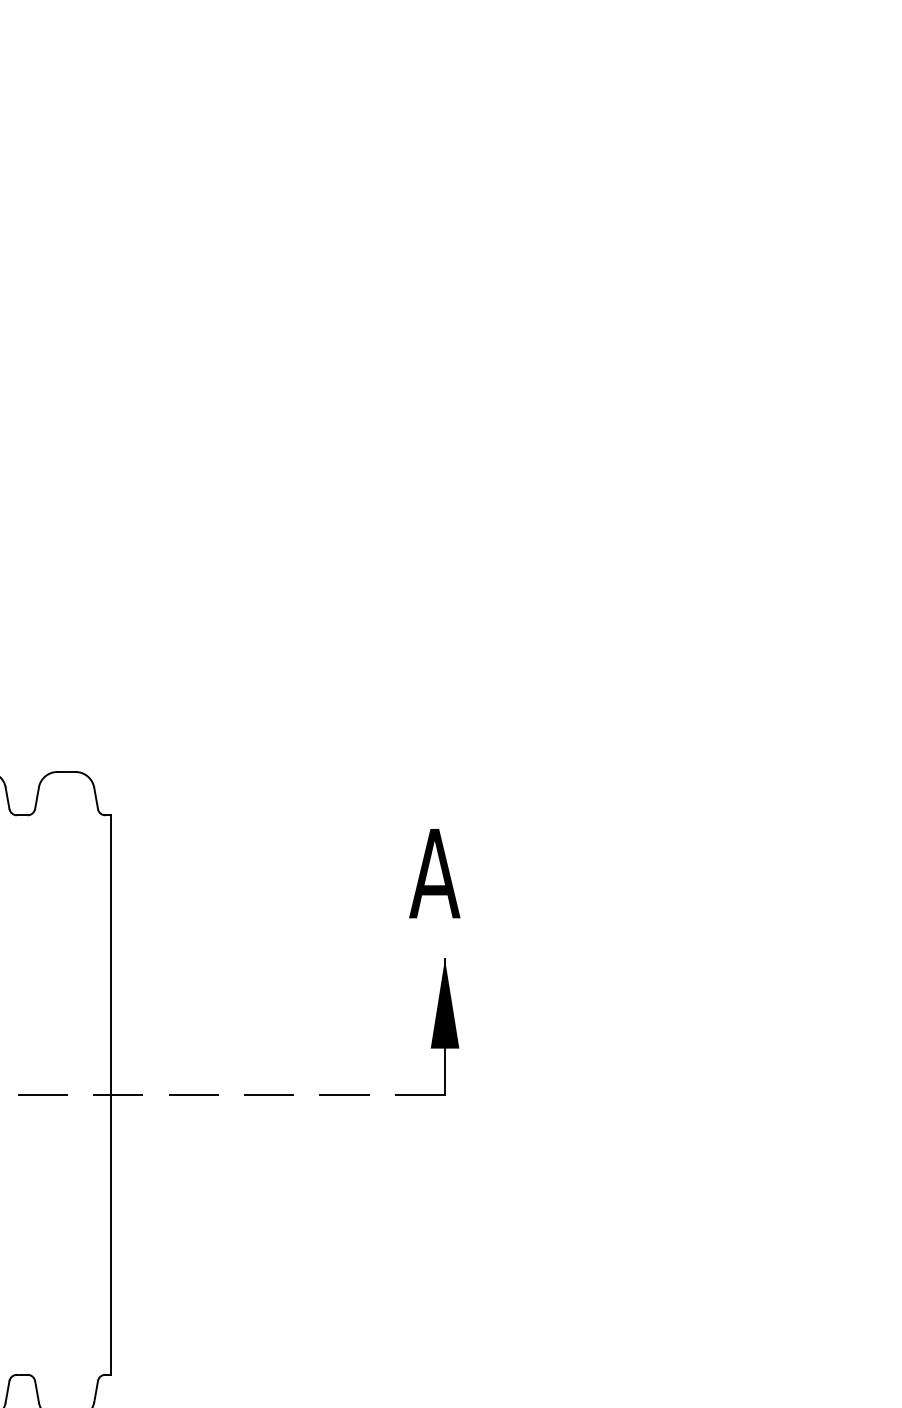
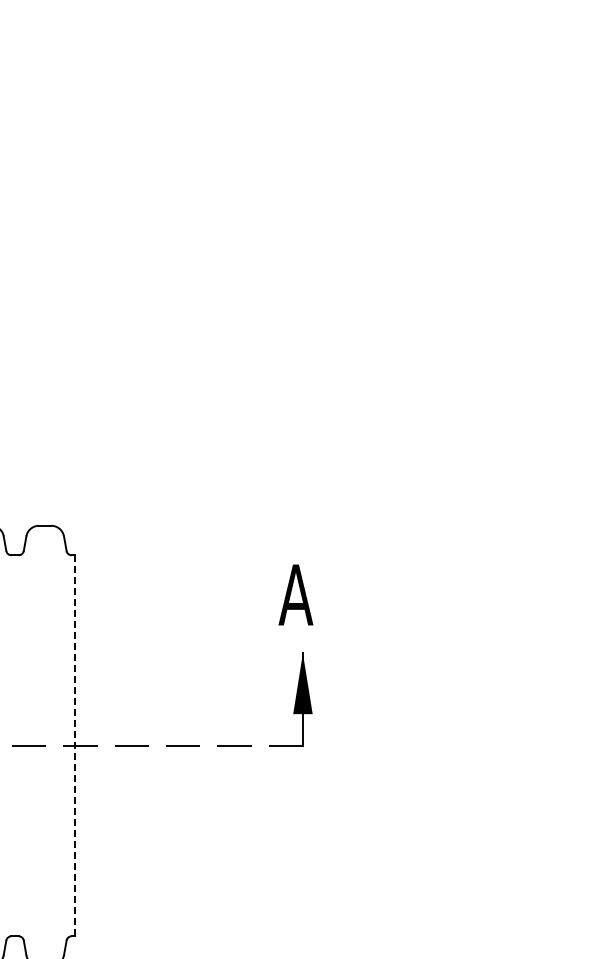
line: (111, 1094) -> (75, 745), solid -> dashed

